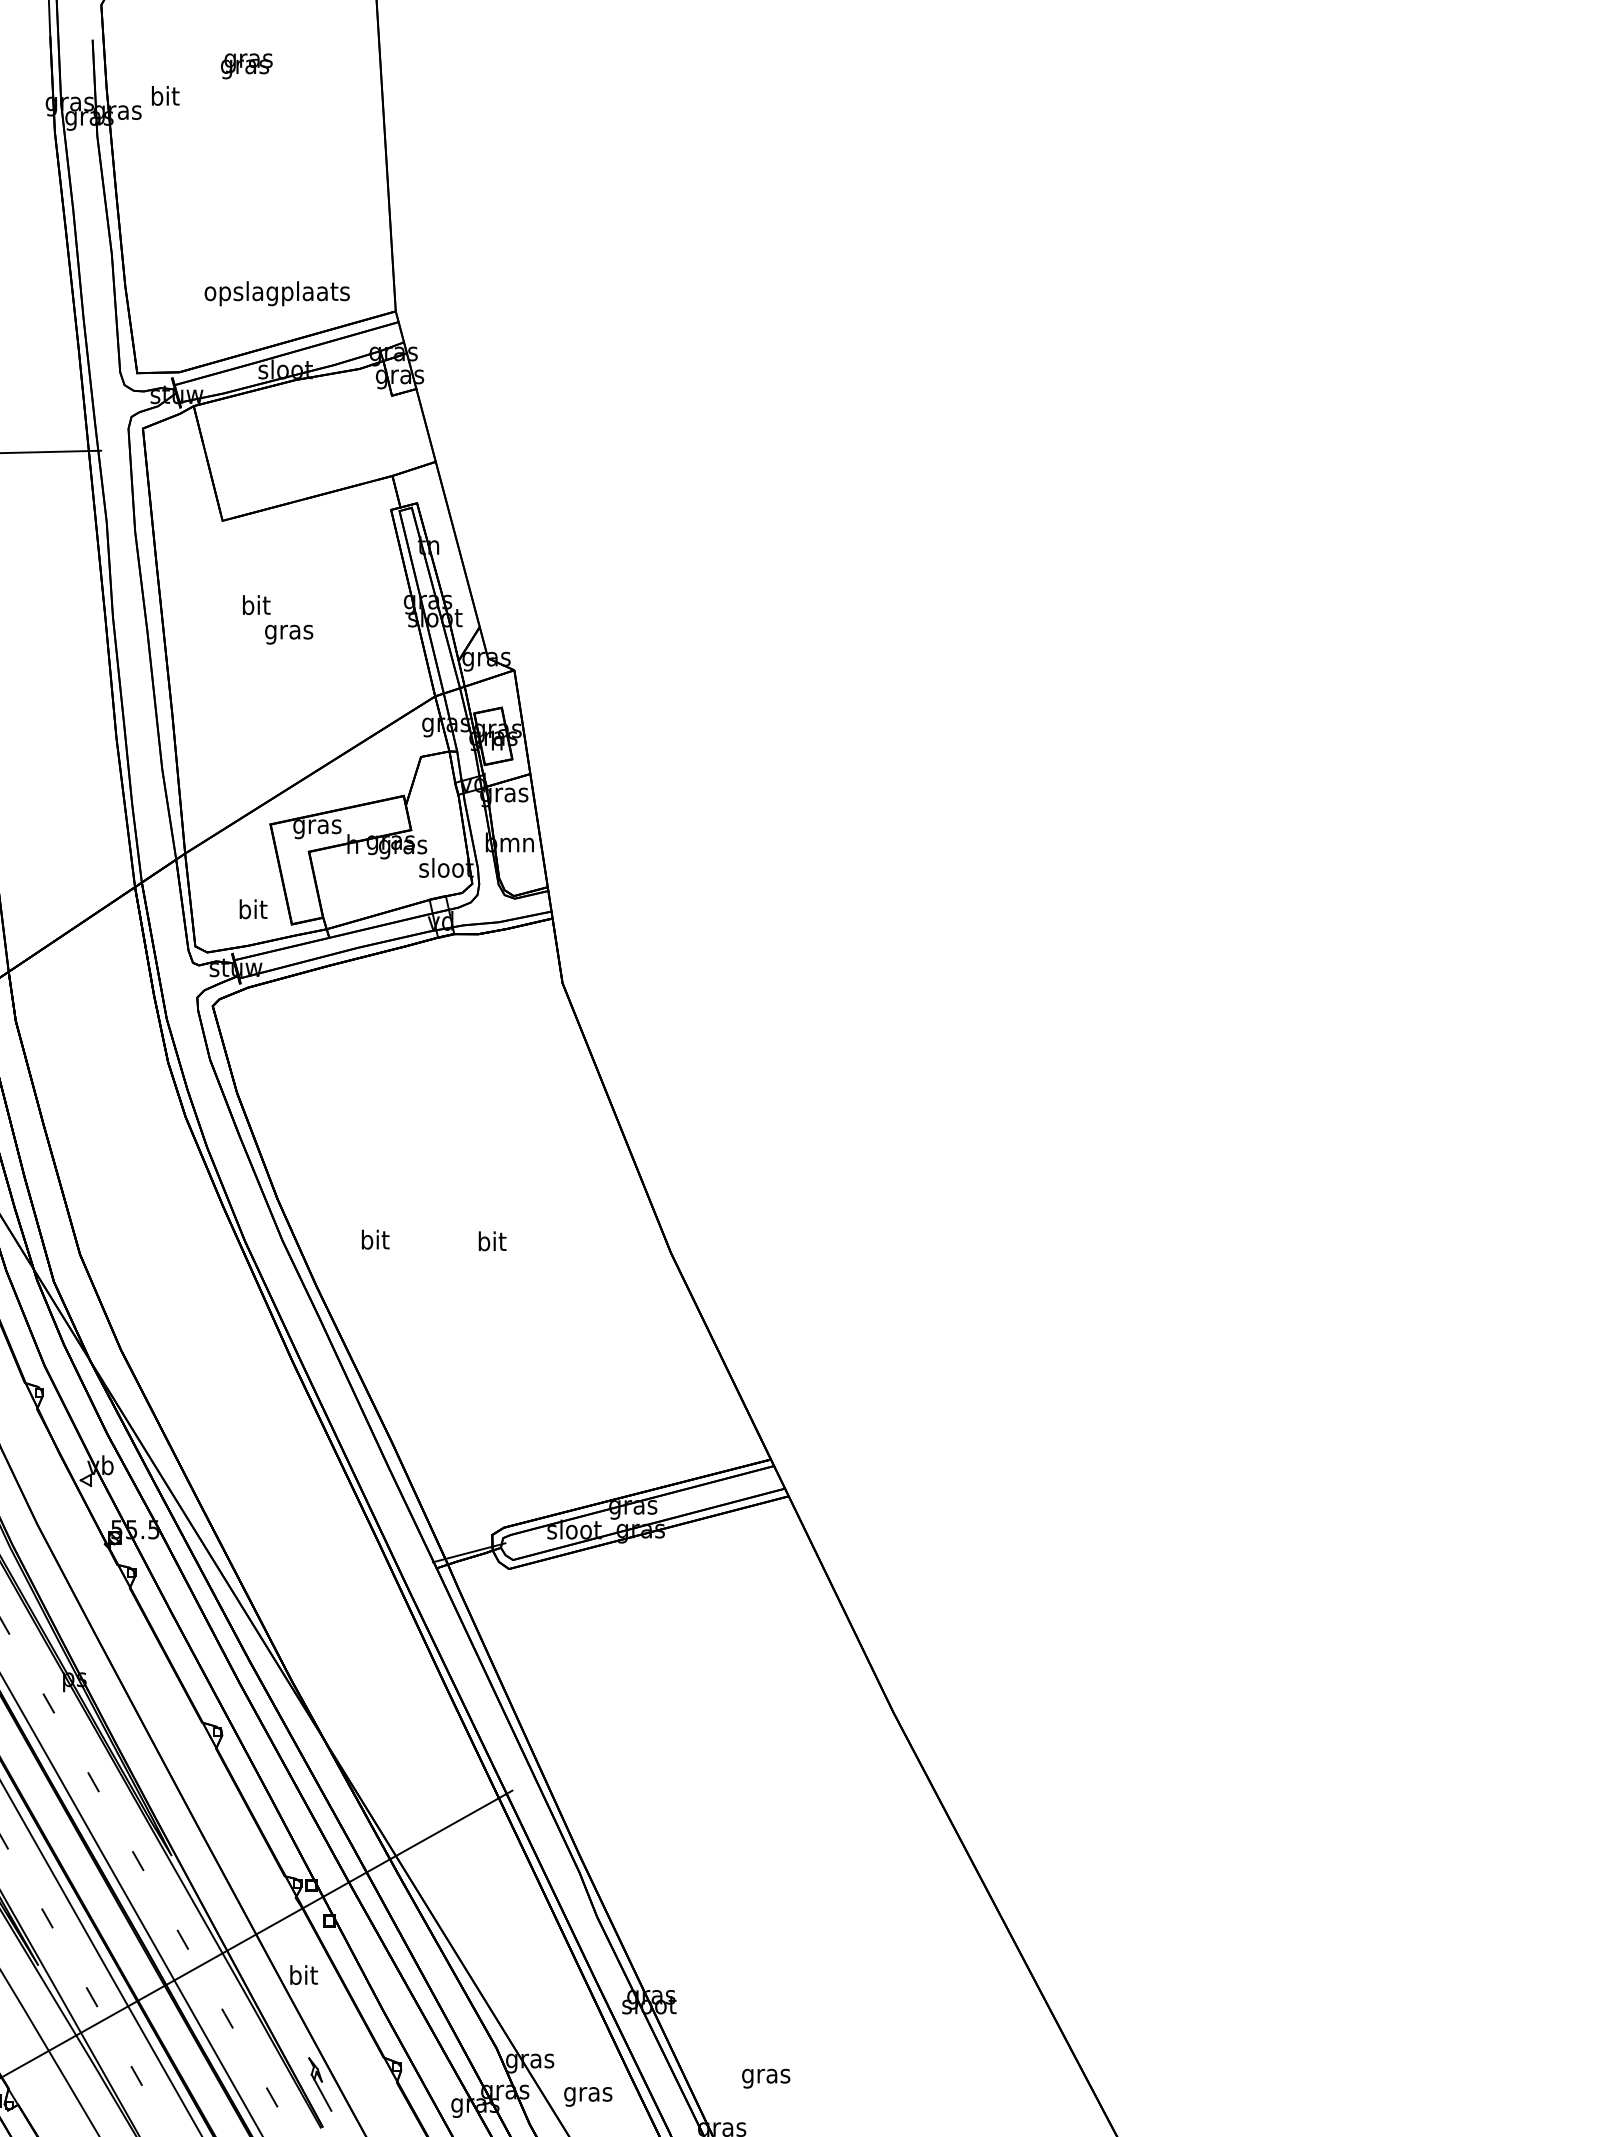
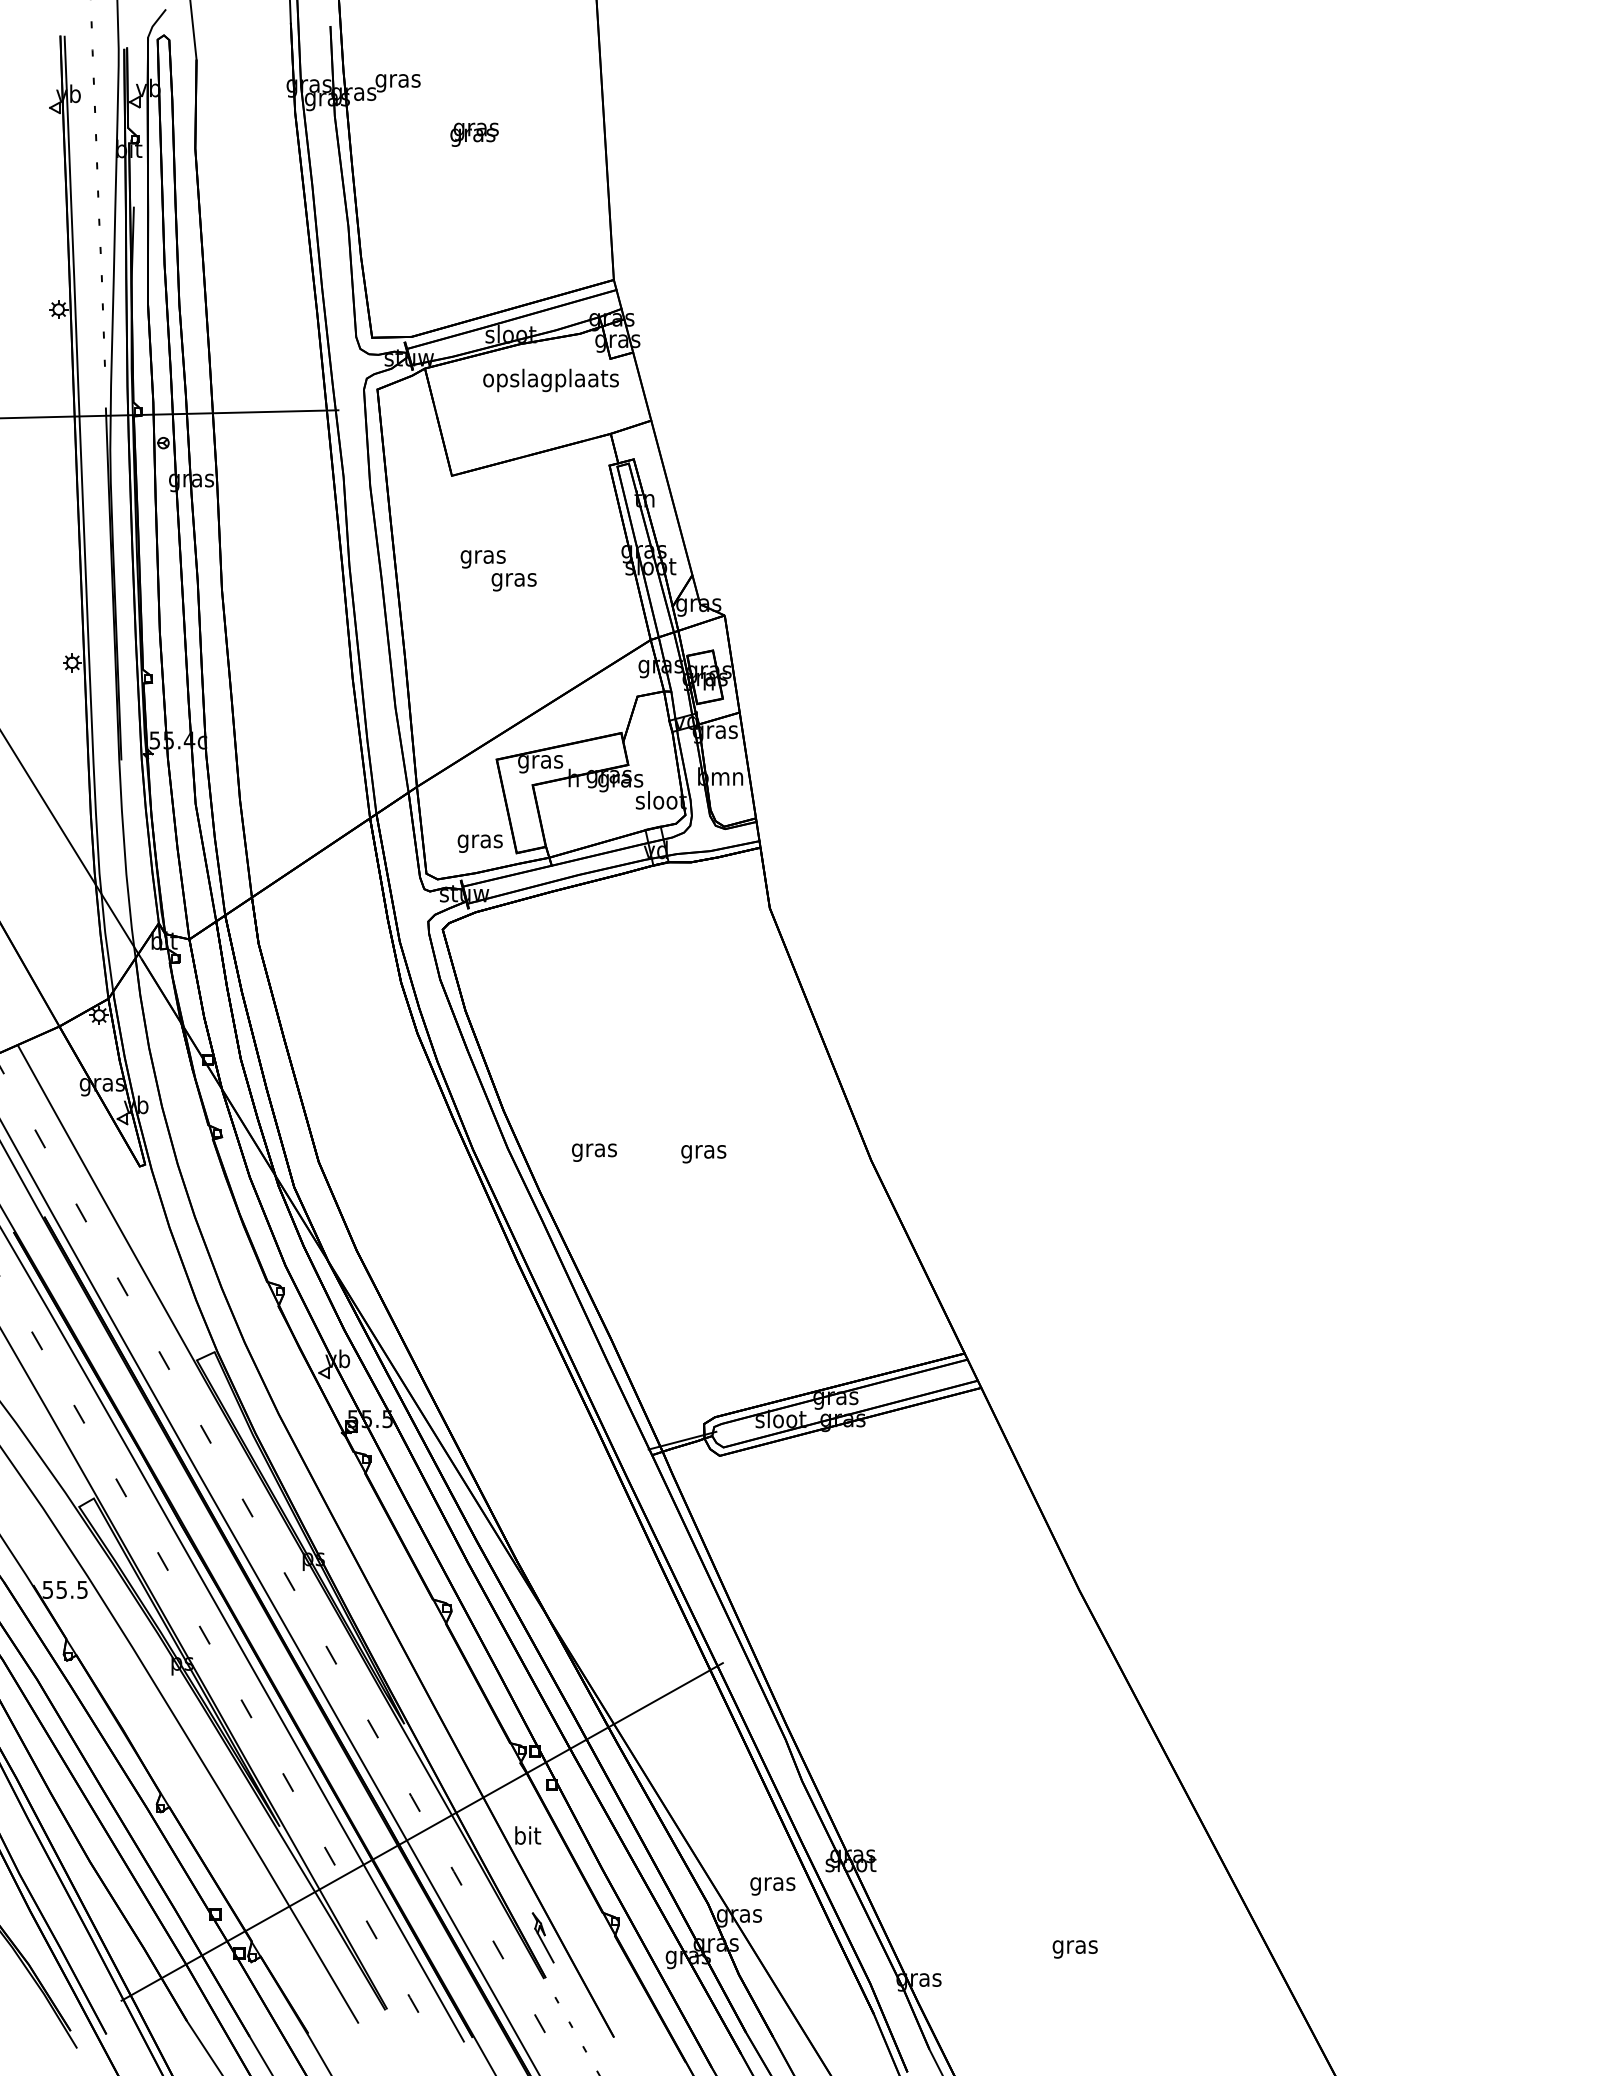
text: (246, 65) -> (474, 134), moved
text: (164, 98) -> (397, 80), bit -> gras
text: (276, 293) -> (550, 380), moved
text: (255, 607) -> (482, 556), bit -> gras
text: (252, 910) -> (479, 840), bit -> gras
text: (375, 1241) -> (594, 1149), bit -> gras
text: (491, 1243) -> (703, 1151), bit -> gras
text: (765, 2078) -> (1074, 1949), moved
text: (587, 2096) -> (772, 1886), moved

